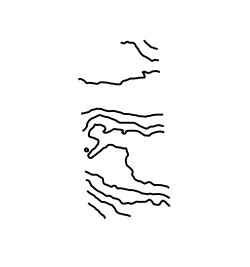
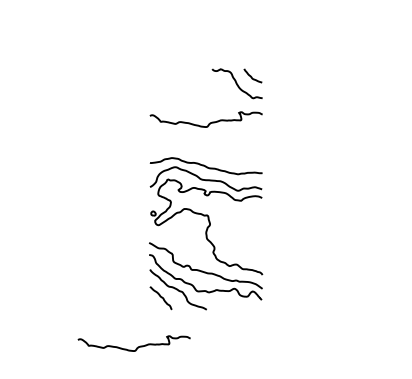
curve: (82, 246) -> (137, 346), added

